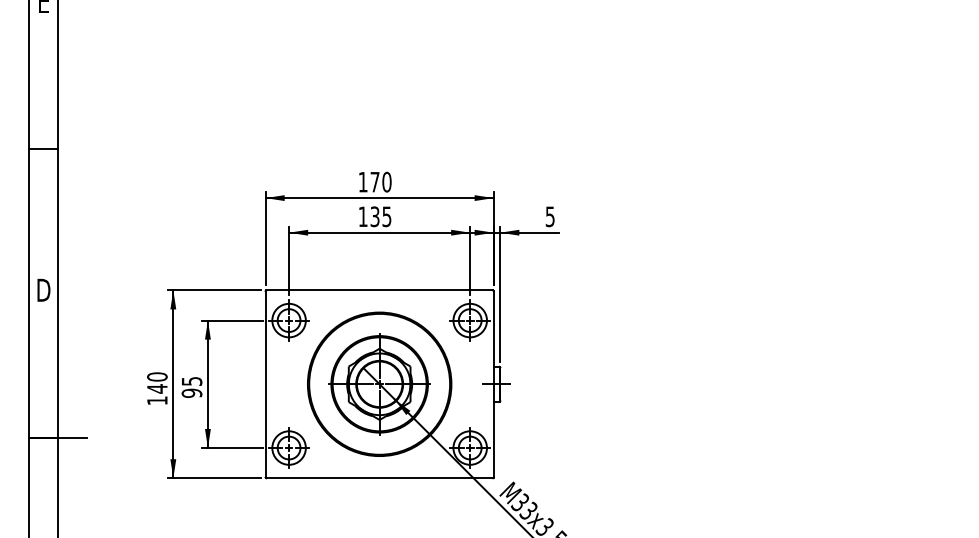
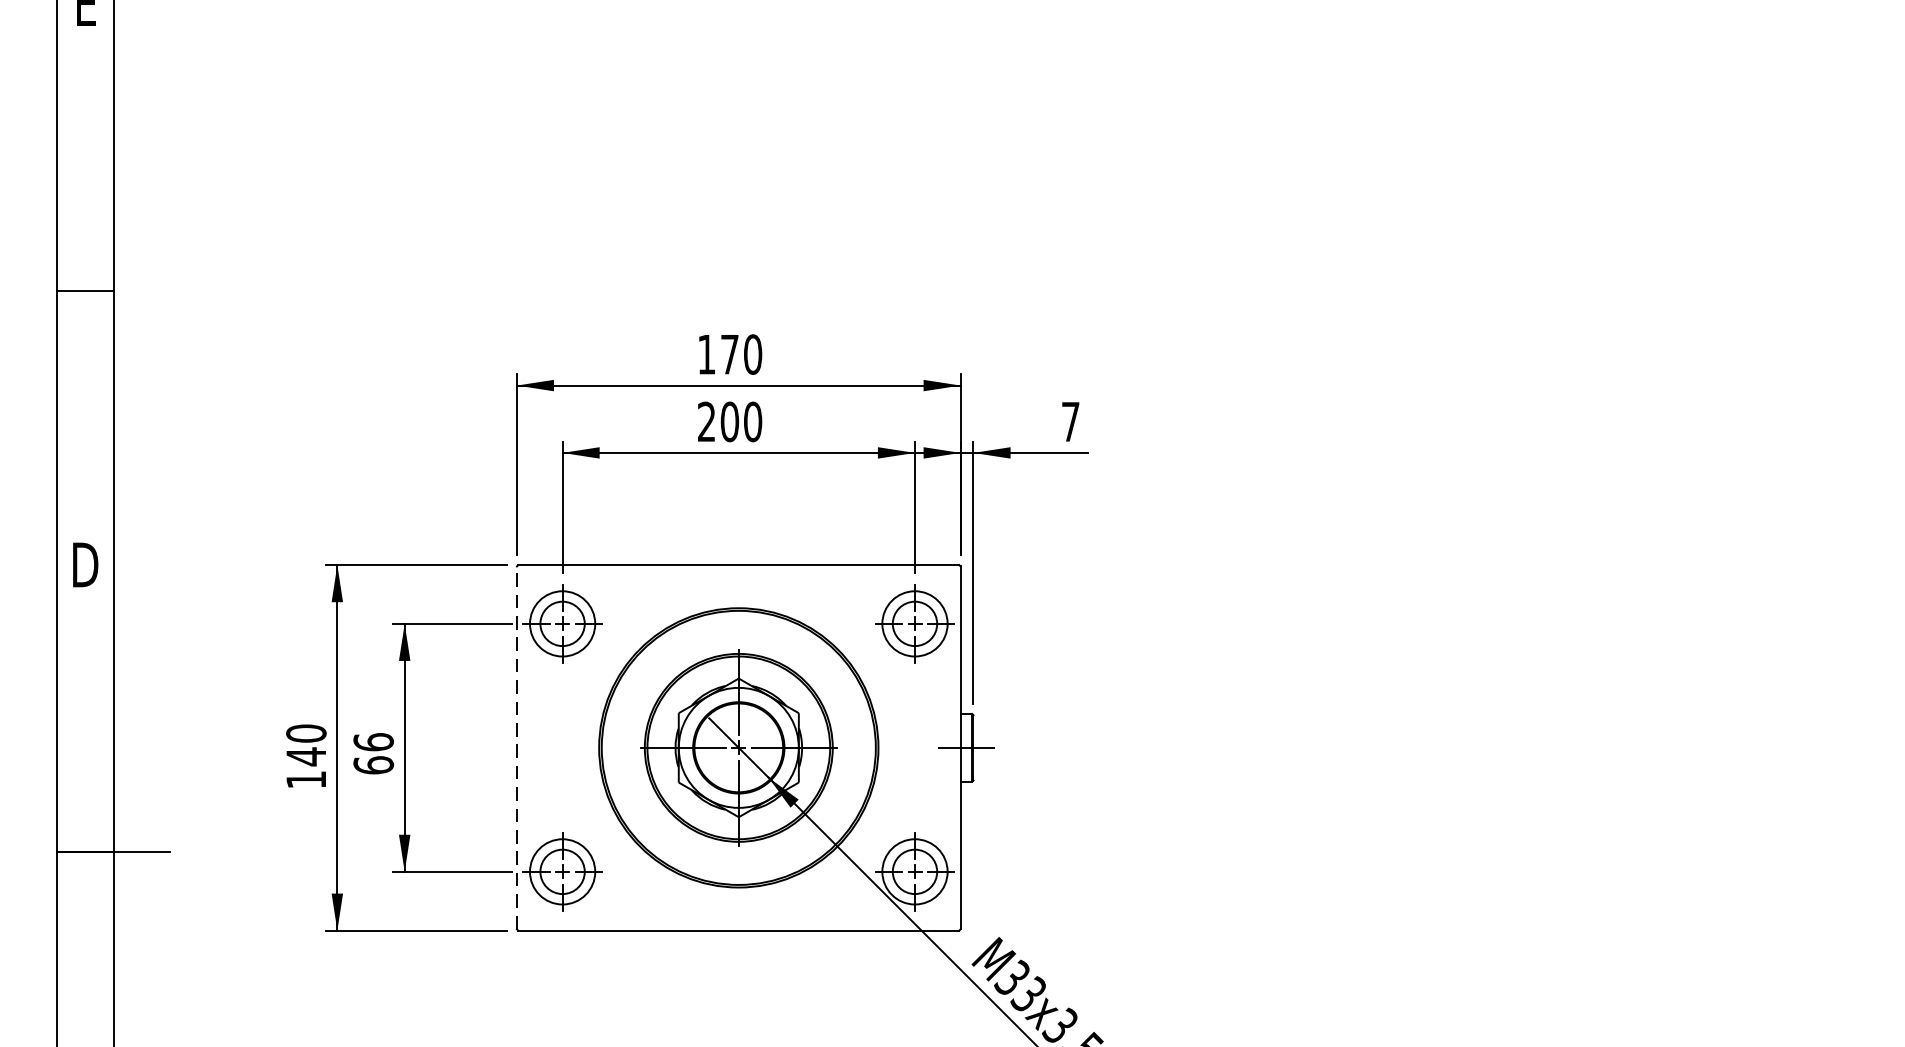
text: (374, 216) -> (728, 421), 135 -> 200
text: (549, 216) -> (1069, 421), 5 -> 7
line: (265, 383) -> (516, 746), solid -> dashed
text: (191, 386) -> (372, 752), 95 -> 66

